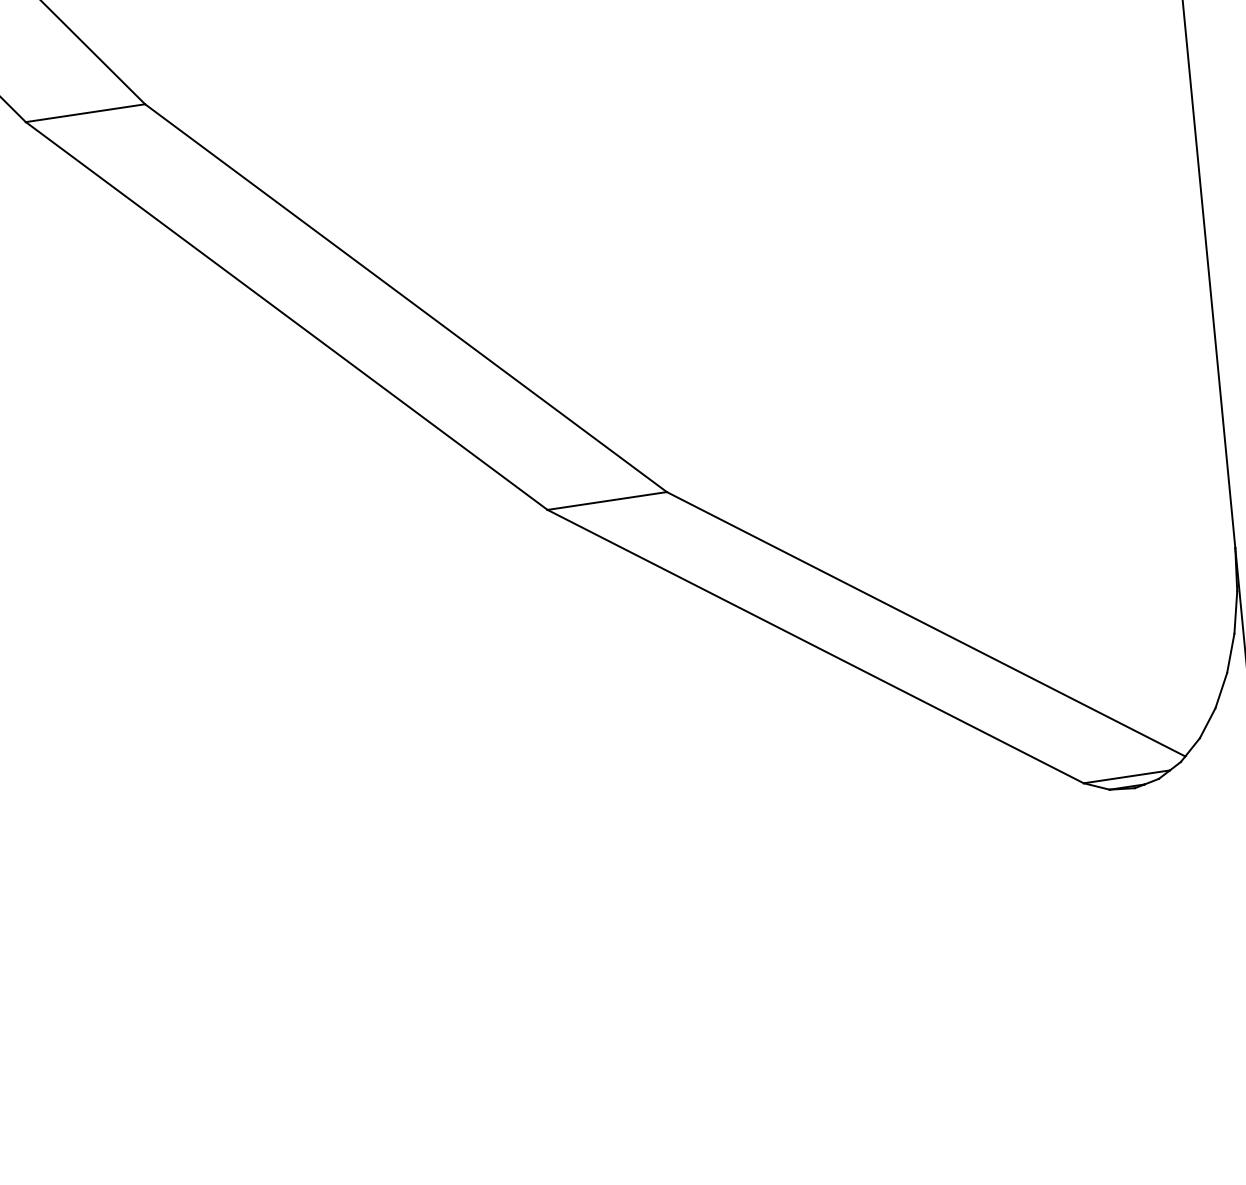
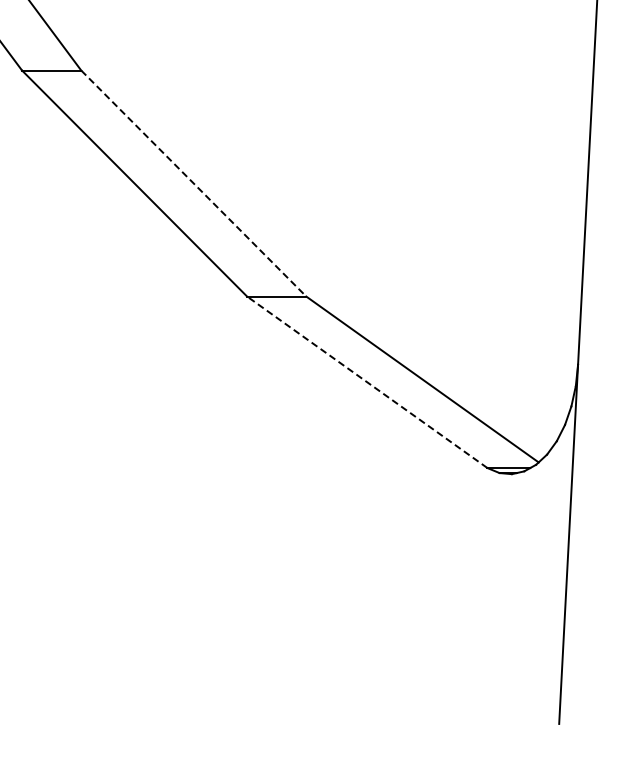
line: (407, 297) -> (194, 183), solid -> dashed
line: (816, 646) -> (367, 382), solid -> dashed

